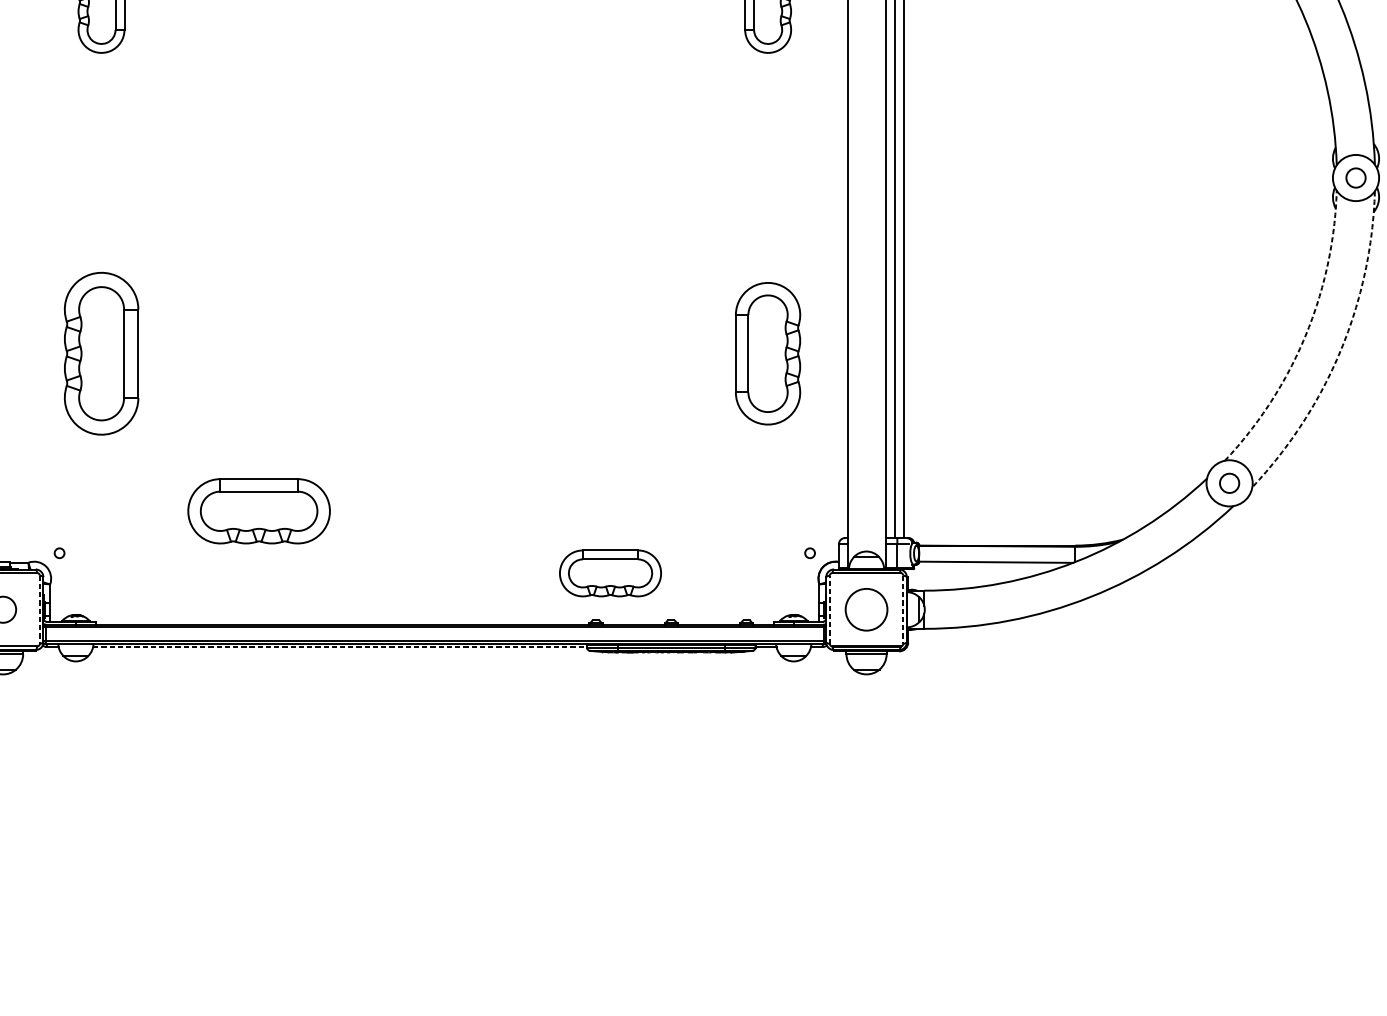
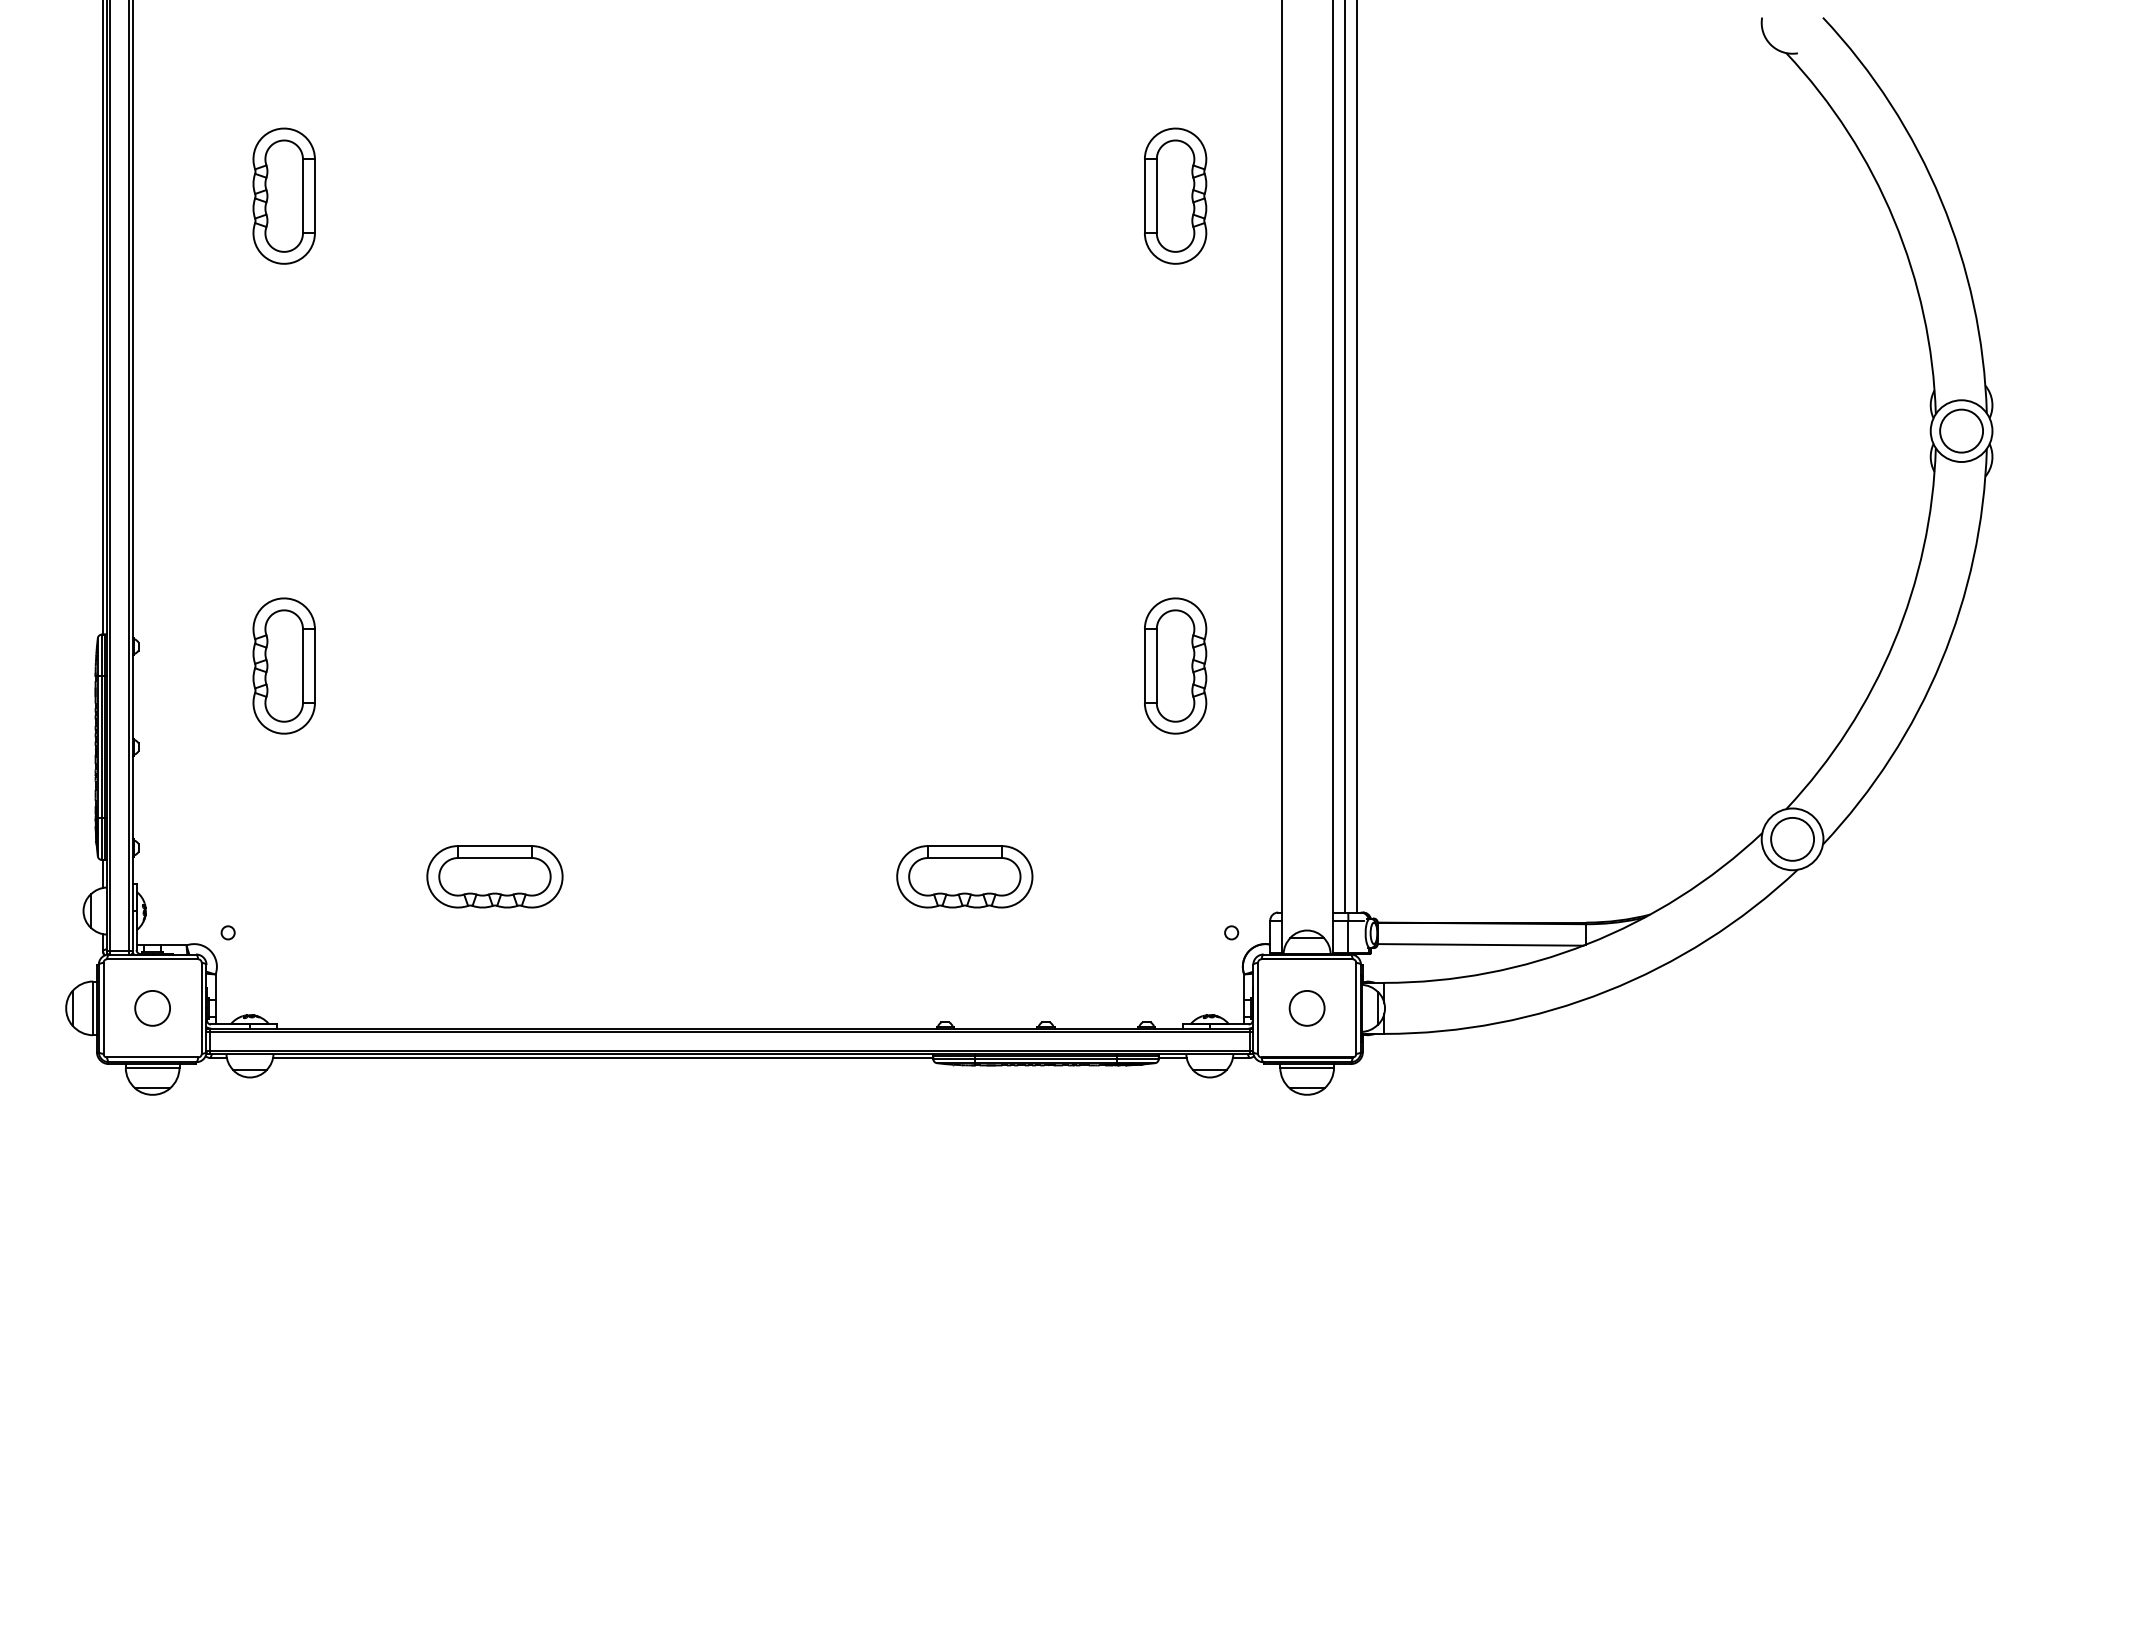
circle: (1355, 177) -> (1961, 430), size x1.67
arc: (1305, 336) -> (1894, 642), dashed -> solid
arc: (1340, 350) -> (1941, 661), dashed -> solid
part: (100, 353) -> (283, 665), size x0.62
part: (768, 353) -> (1175, 665), size x0.71
circle: (1229, 482) -> (1792, 838), size x1.67
part: (258, 511) -> (494, 876), size x0.71
part: (610, 573) -> (964, 876), moved
line: (39, 609) -> (201, 1008), dashed -> solid
line: (830, 609) -> (1258, 1007), dashed -> solid
circle: (866, 609) -> (1306, 1007), size x0.62
line: (903, 609) -> (1356, 1008), dashed -> solid
line: (340, 647) -> (603, 1058), dashed -> solid

